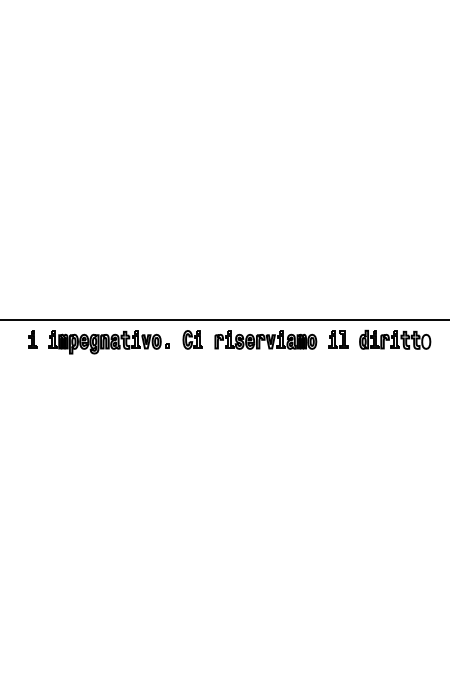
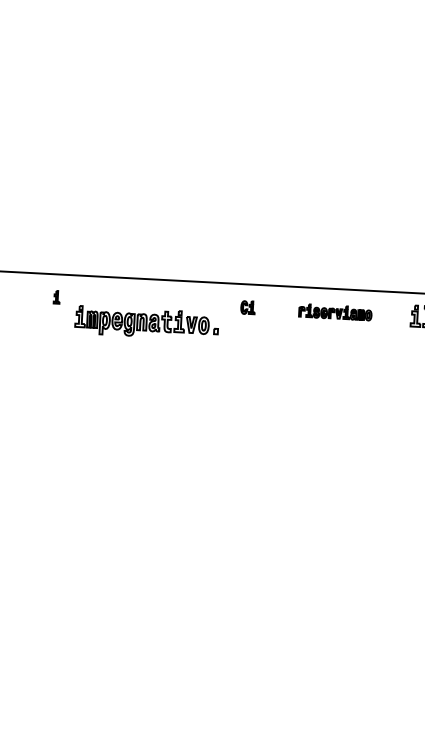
part: (32, 339) -> (56, 297), size x0.6
part: (192, 339) -> (247, 307), size x0.6
part: (265, 339) -> (334, 311), size x0.6
part: (108, 342) -> (146, 323), moved

